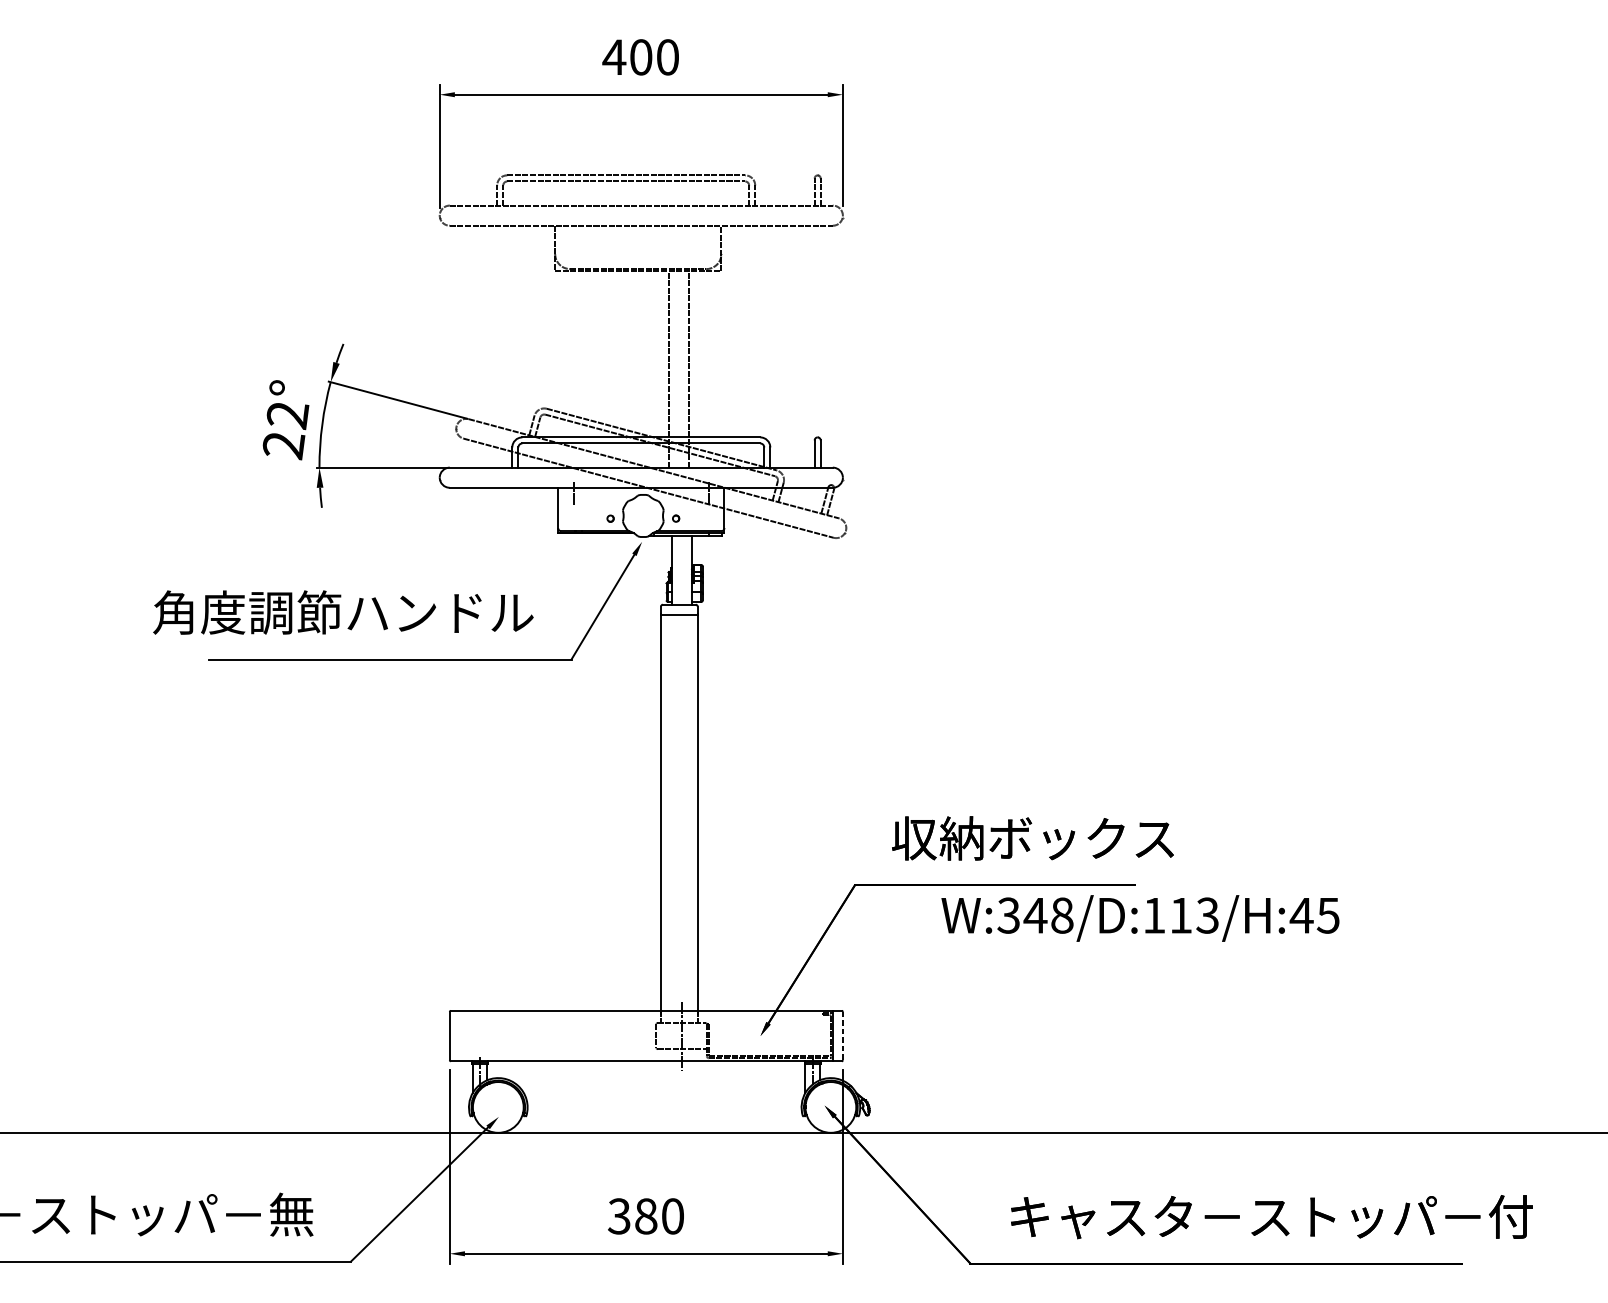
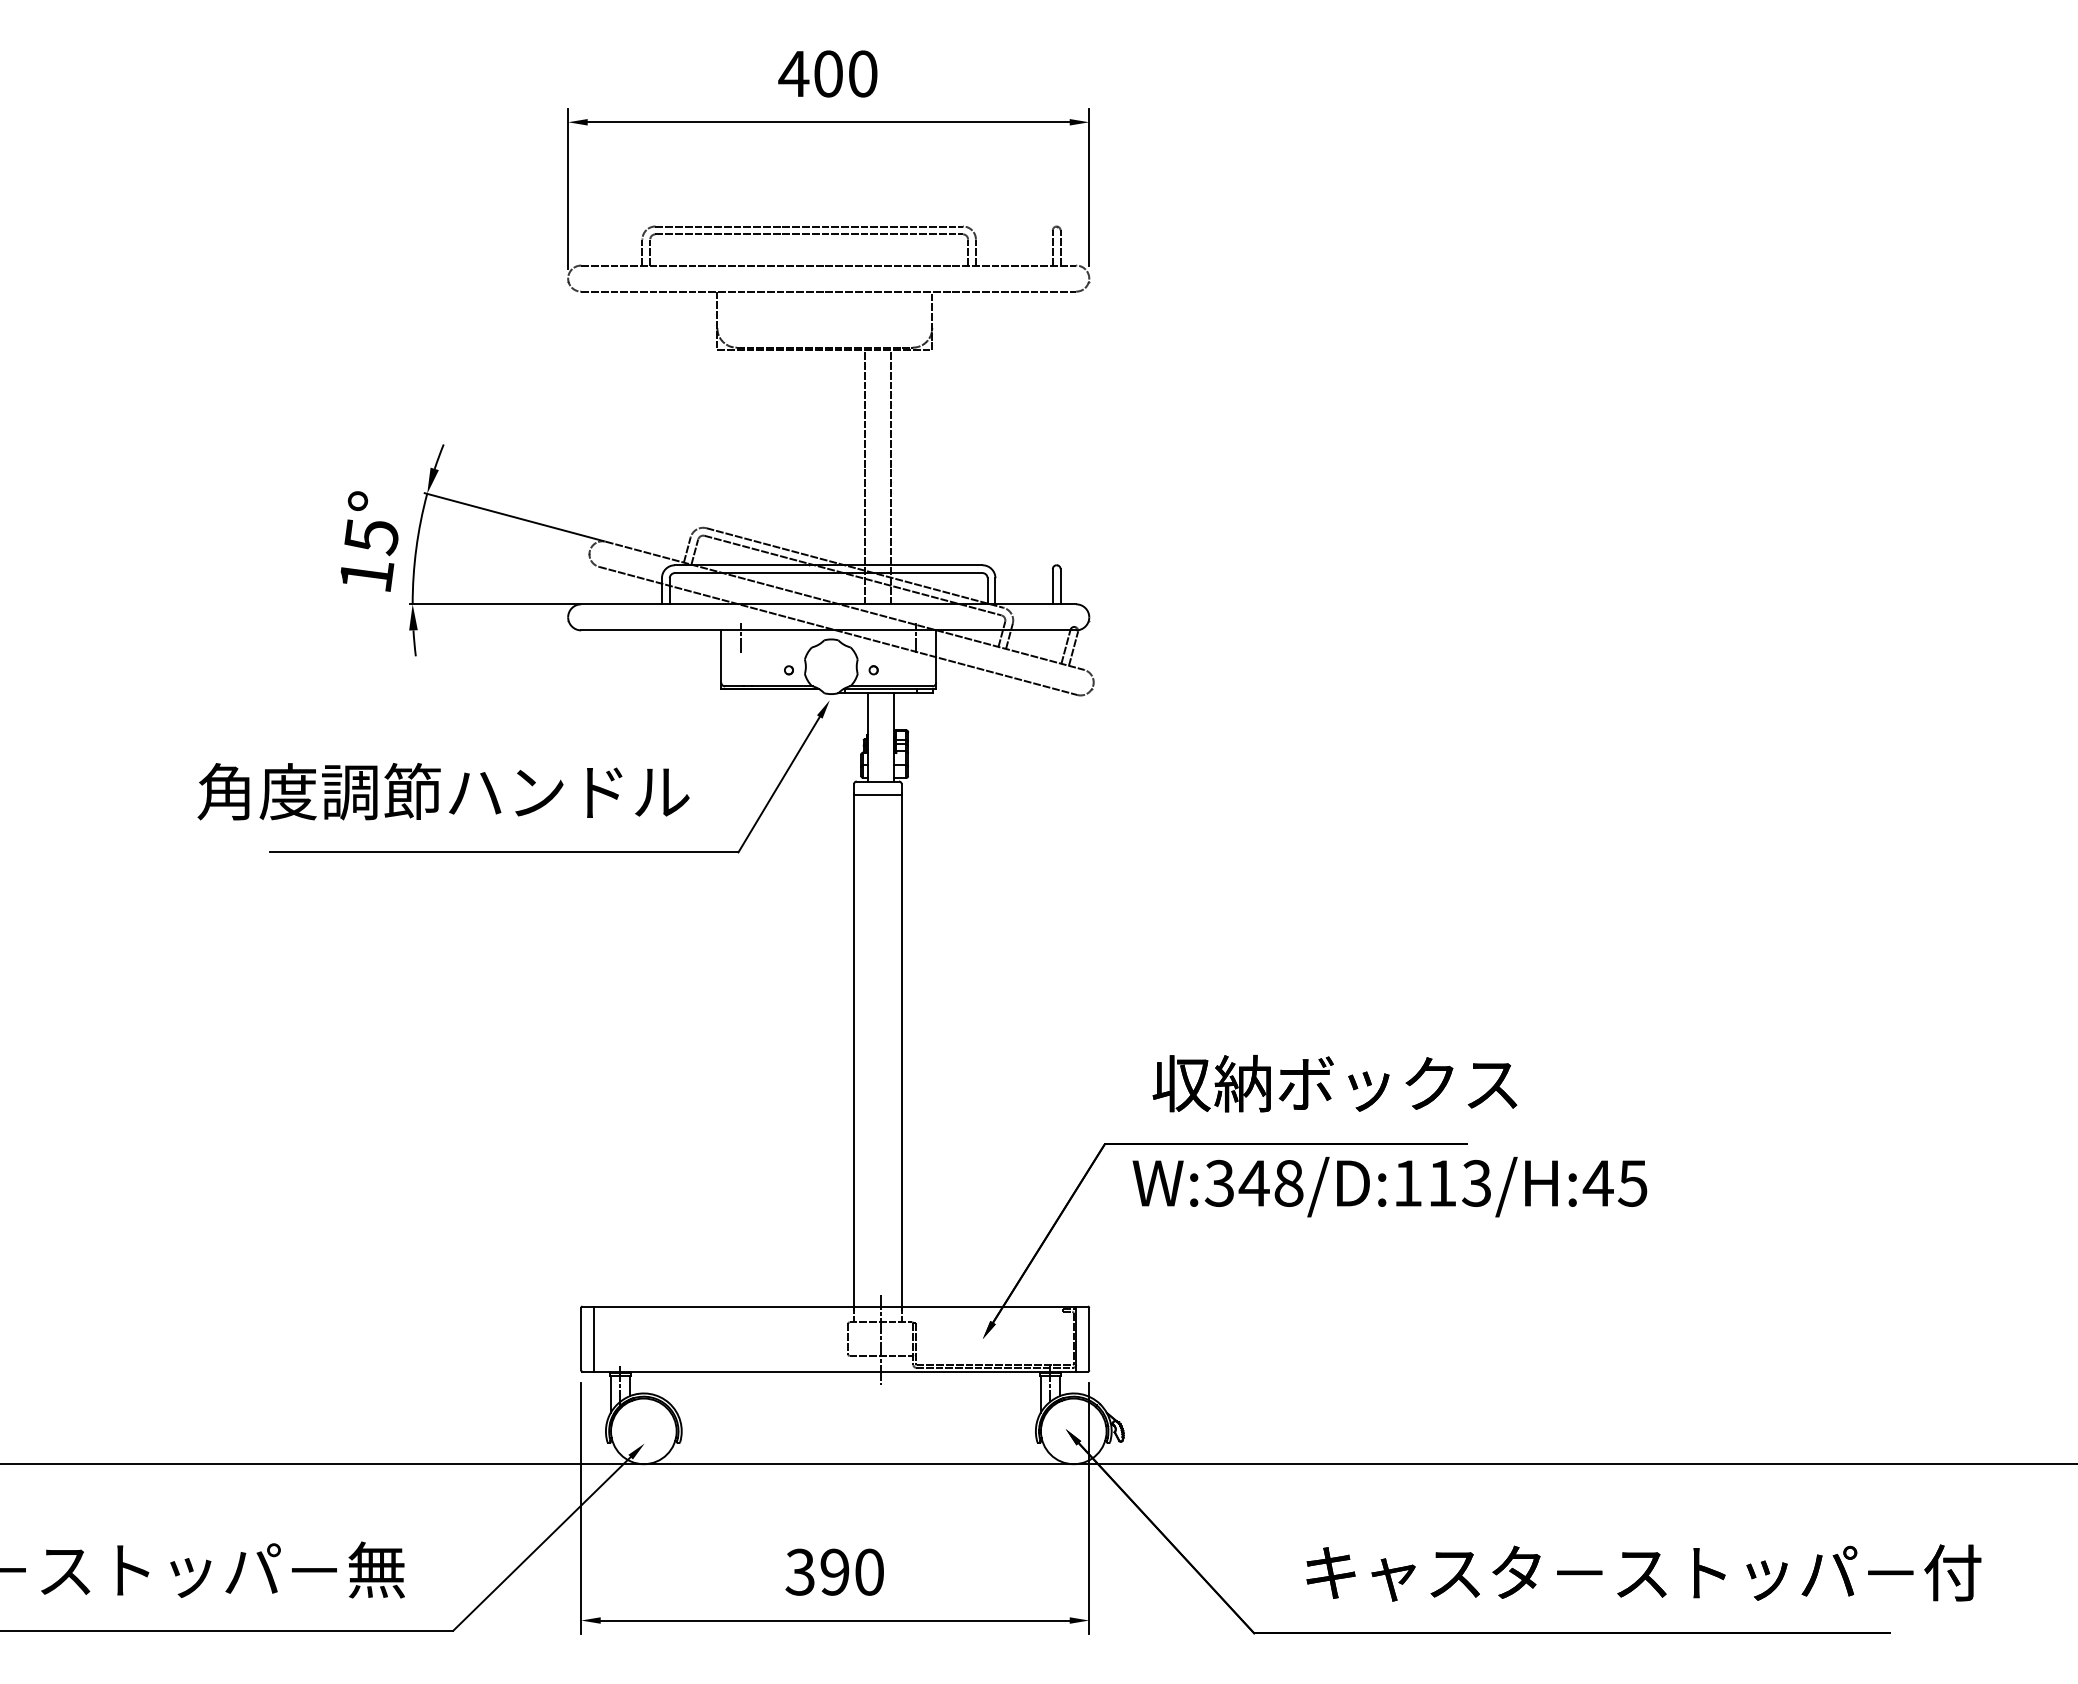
text: (286, 430) -> (369, 556), 22° -> 15°
text: (1140, 918) -> (1389, 1187), moved
line: (460, 1035) -> (594, 1338), added
line: (843, 1036) -> (1089, 1339), dashed -> solid
text: (645, 1215) -> (834, 1571), 380 -> 390

